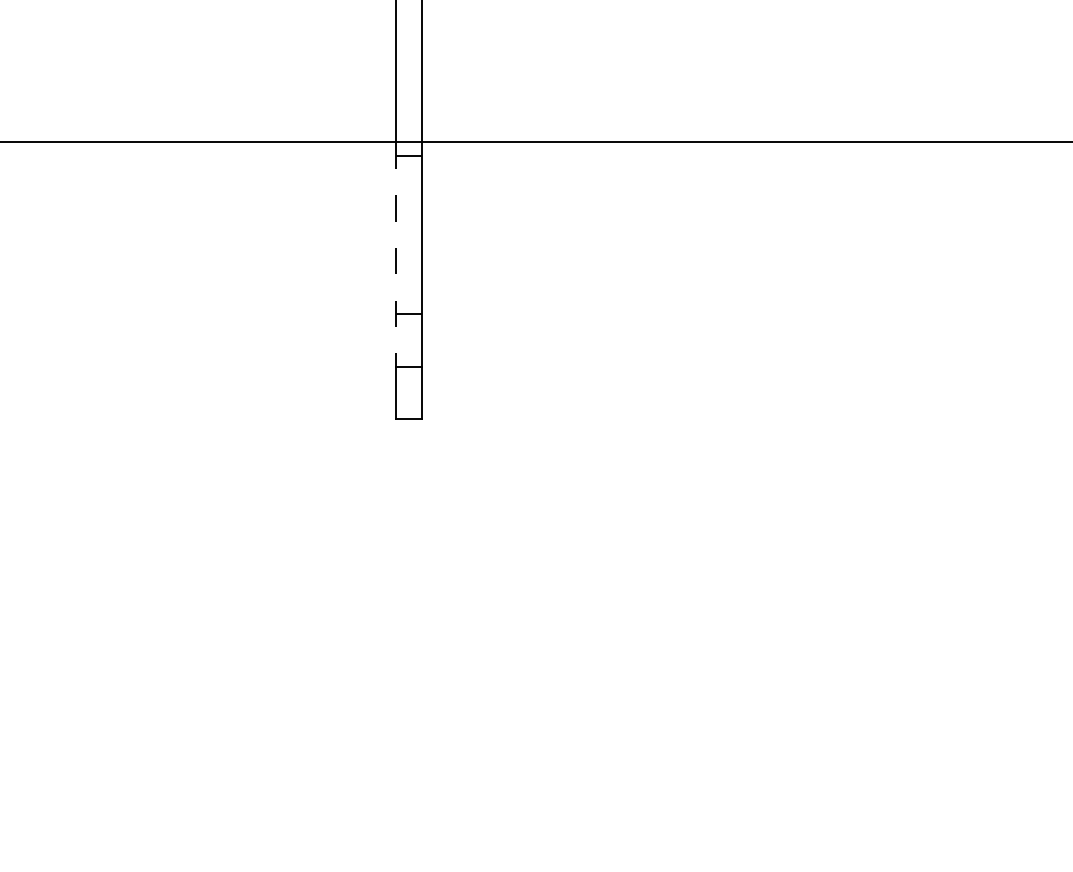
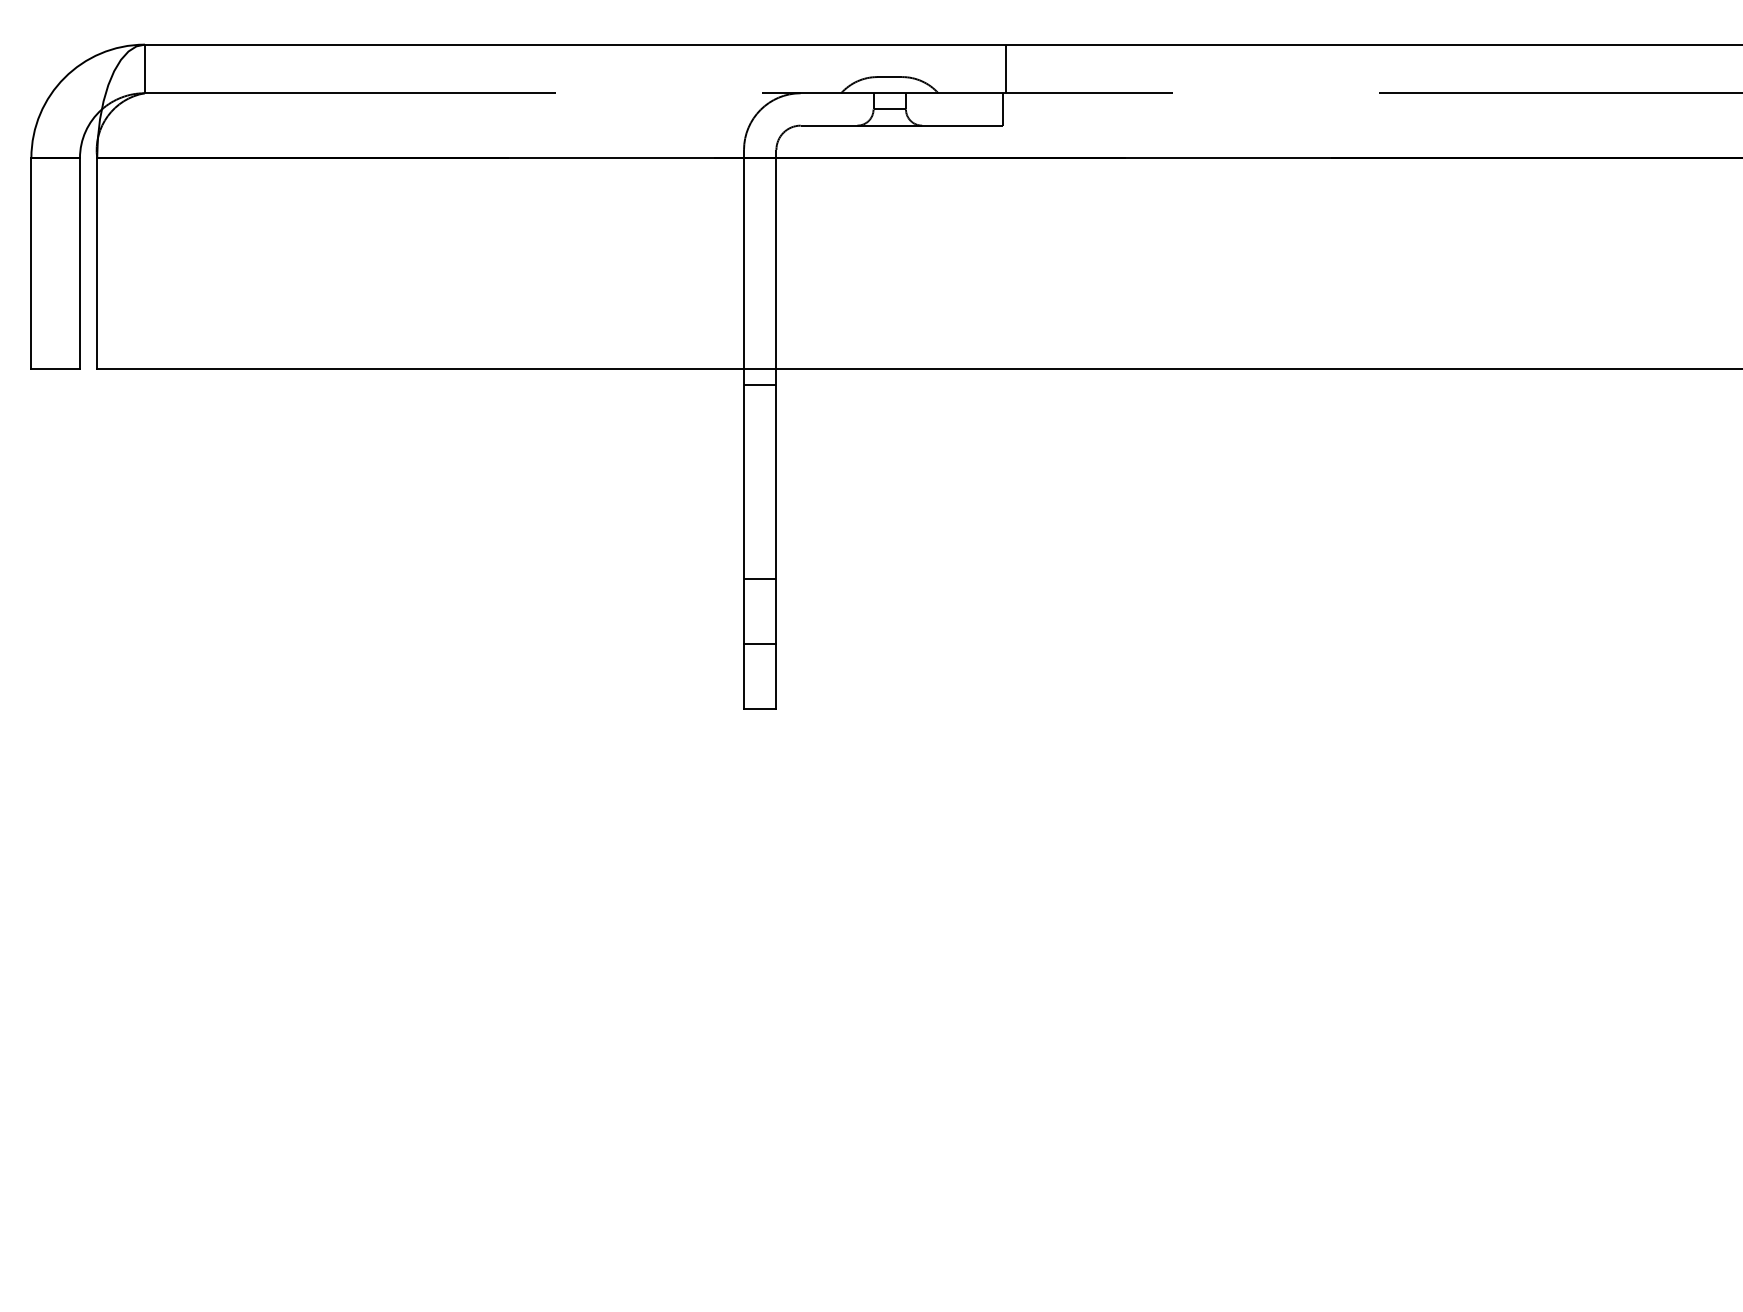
line: (395, 254) -> (744, 506), dashed -> solid

